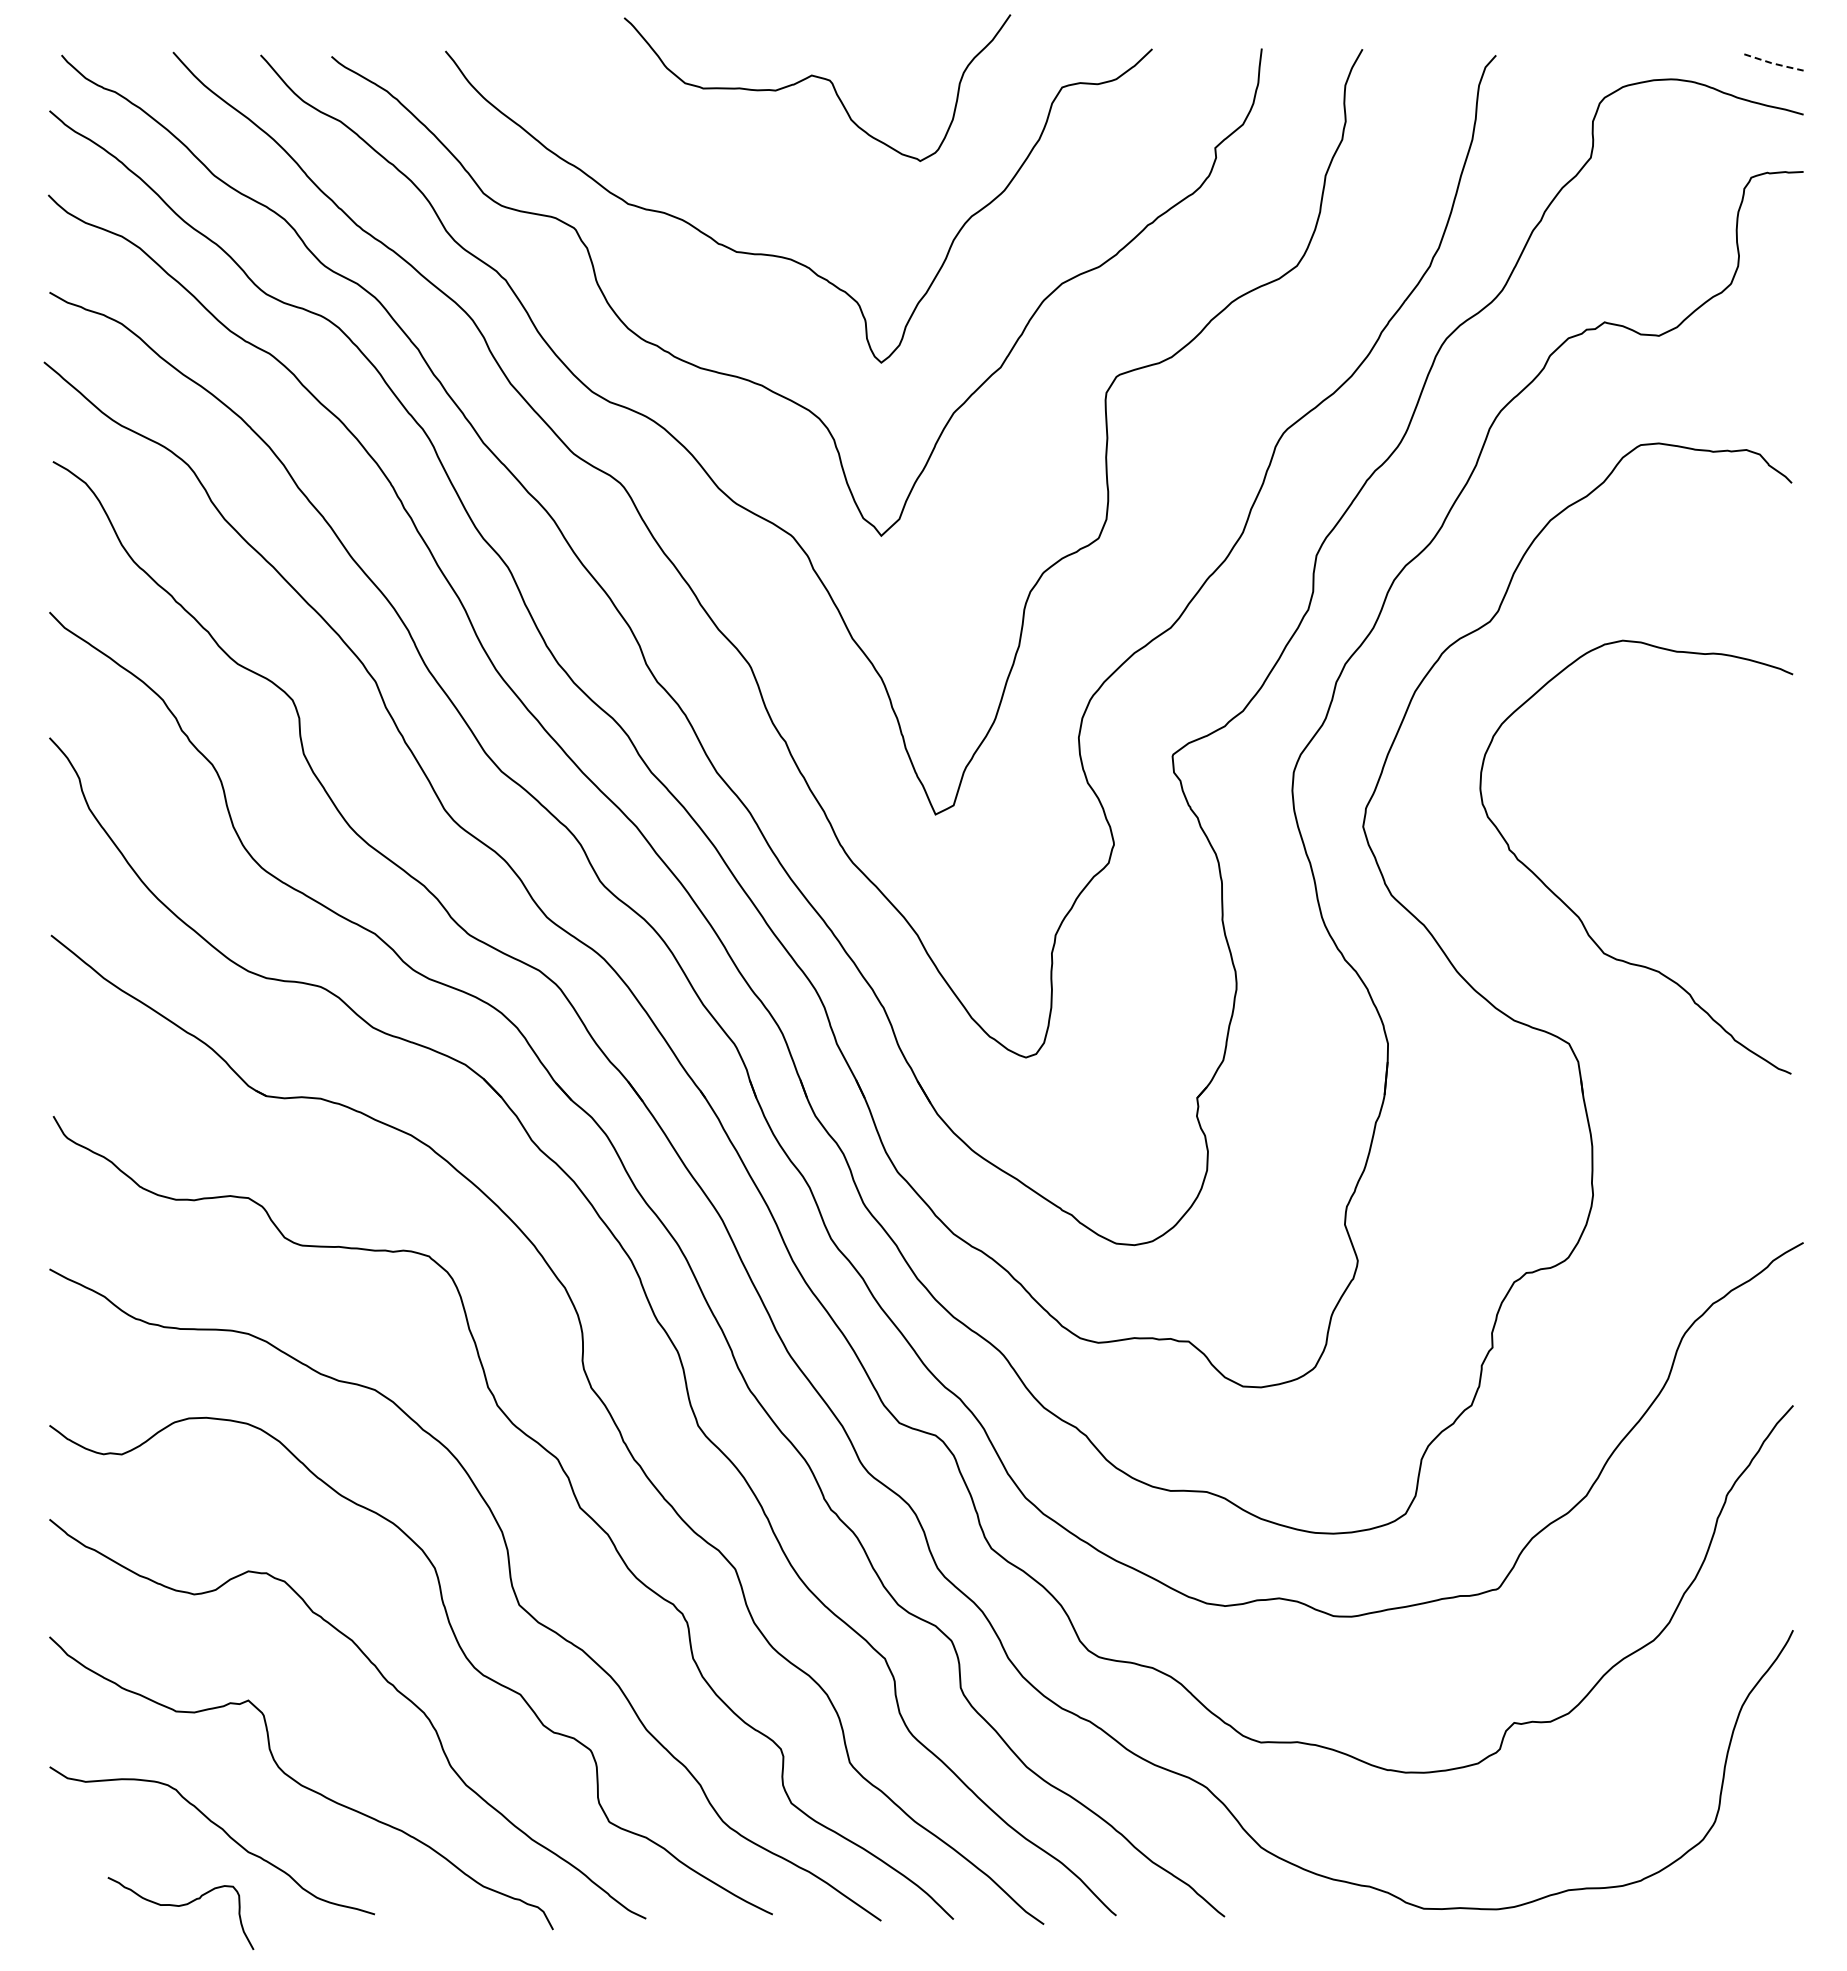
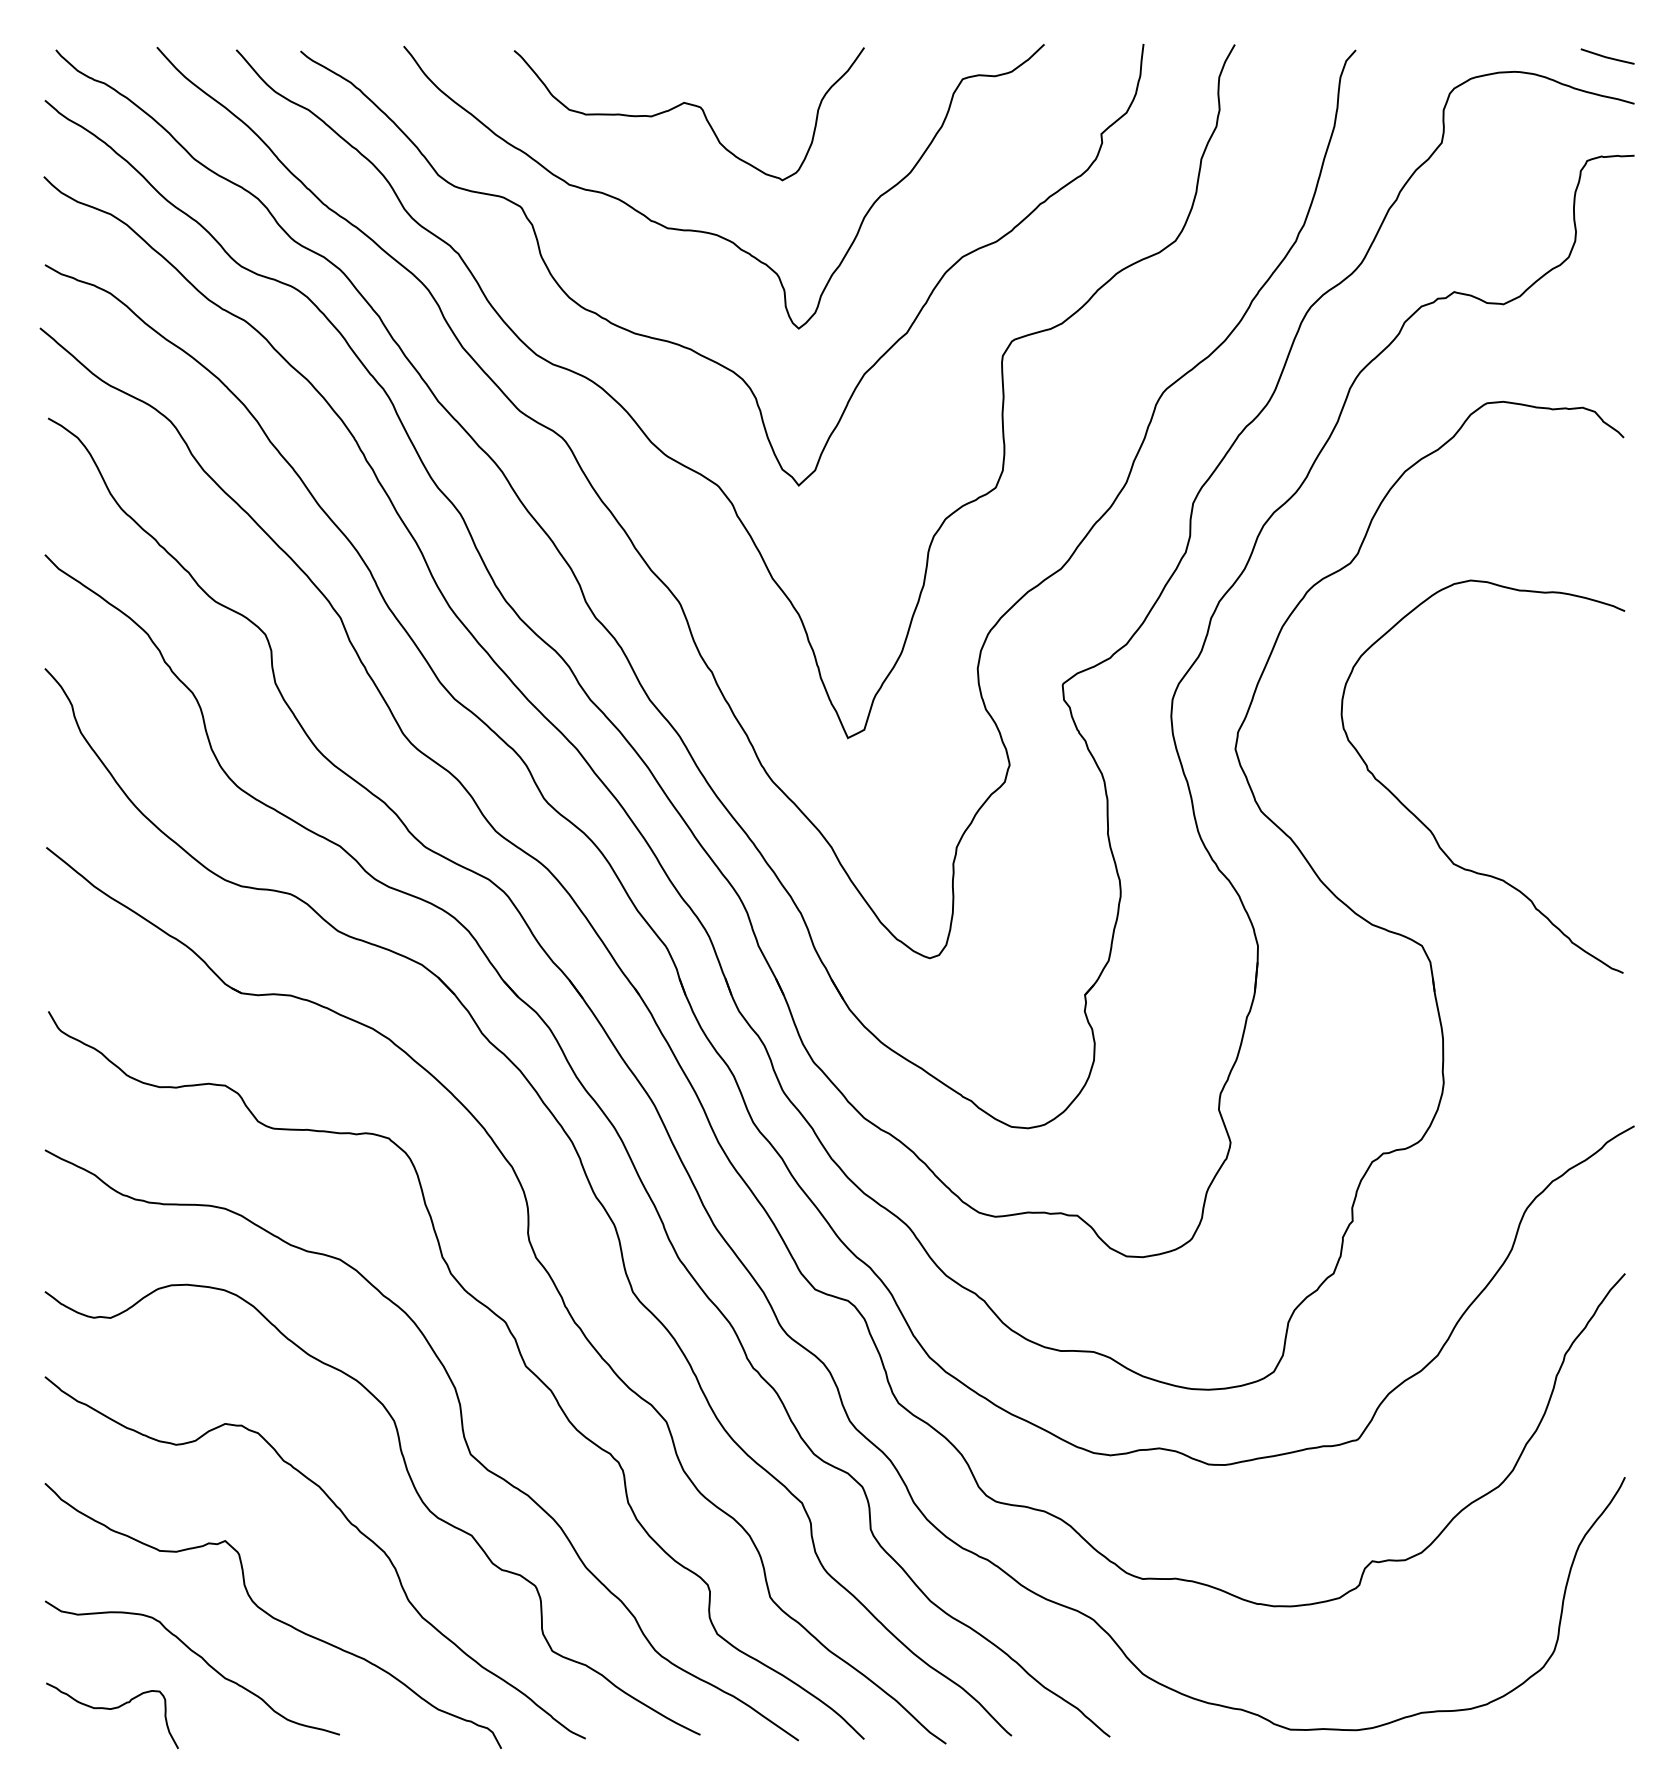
line: (1773, 63) -> (1607, 57), dashed -> solid
curve: (818, 78) -> (690, 105), moved
curve: (180, 1906) -> (112, 1709), moved

